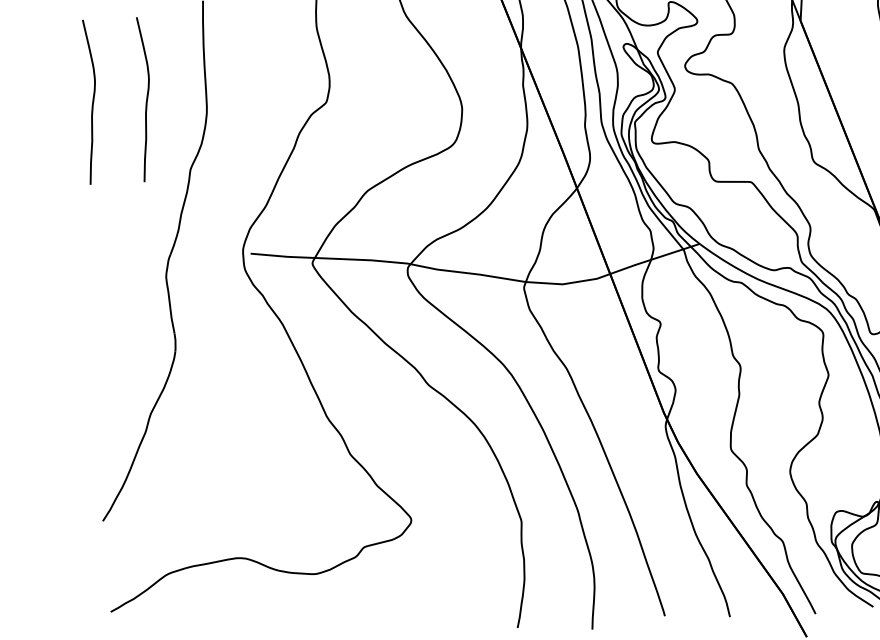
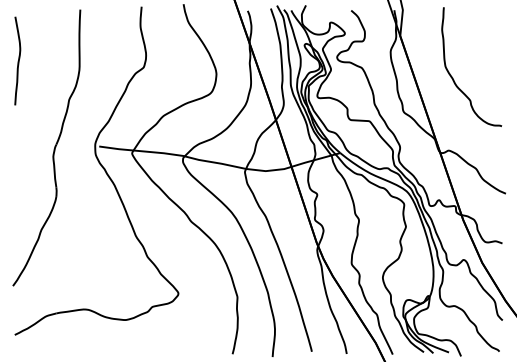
curve: (146, 98) -> (47, 60), removed

